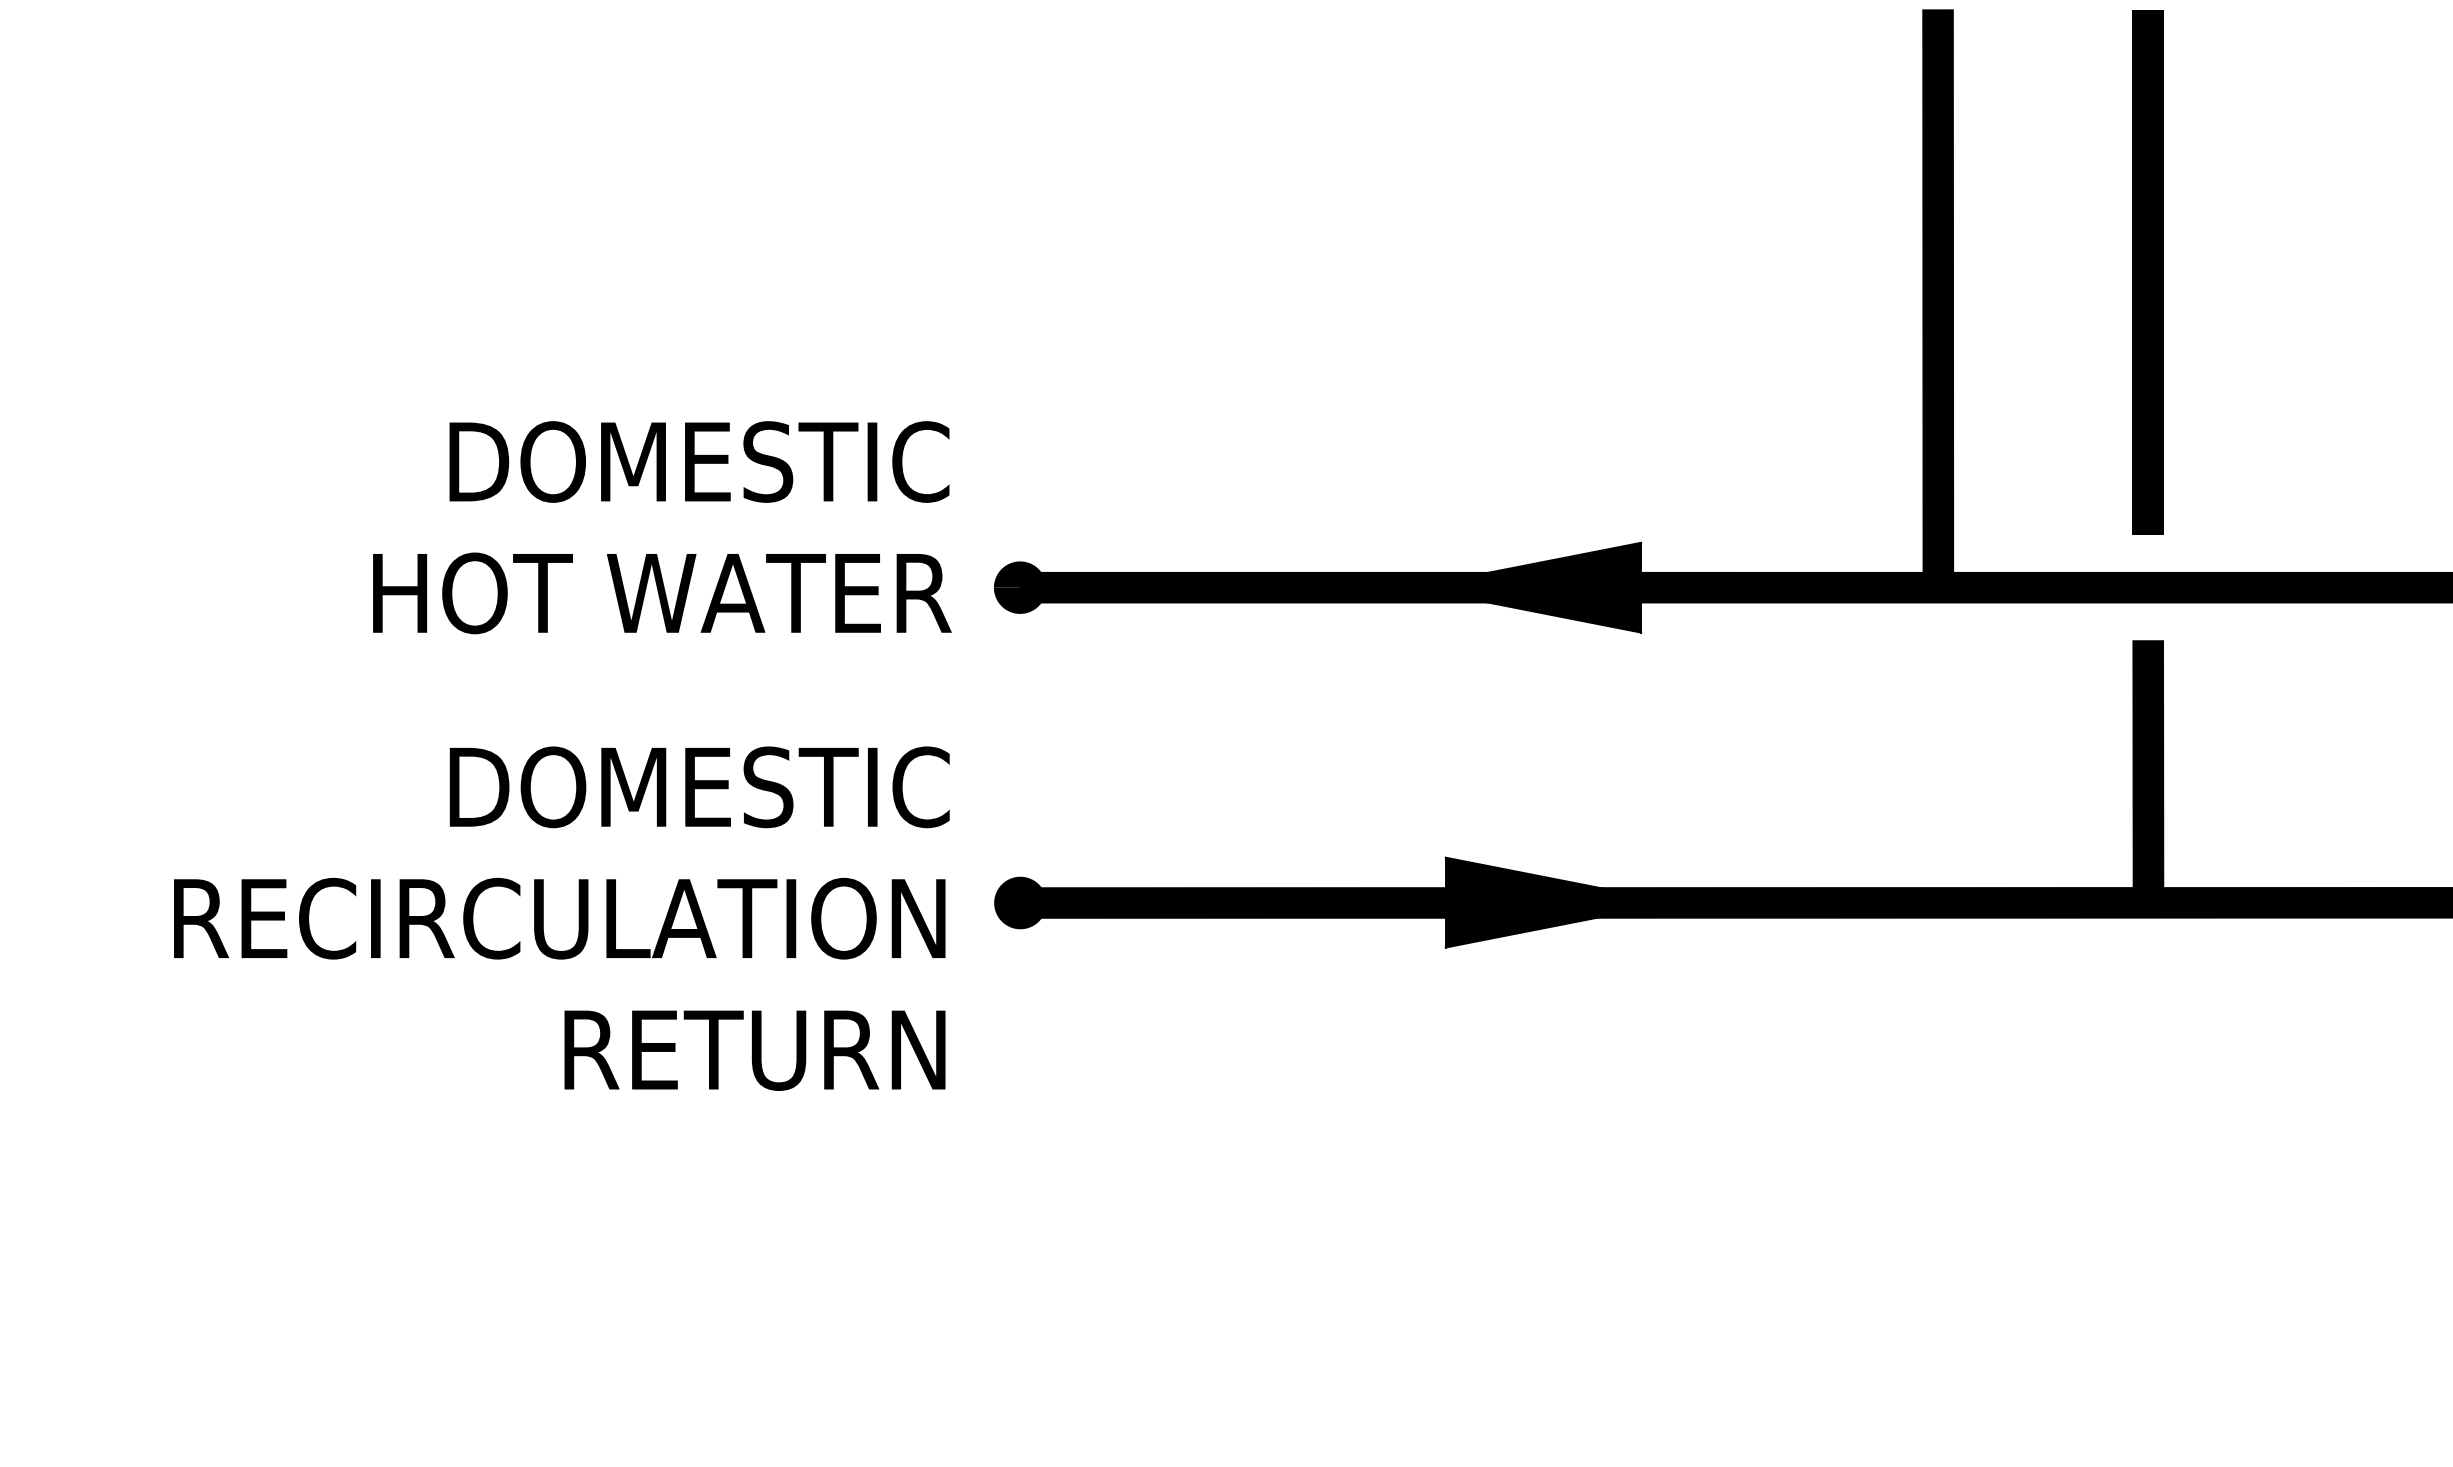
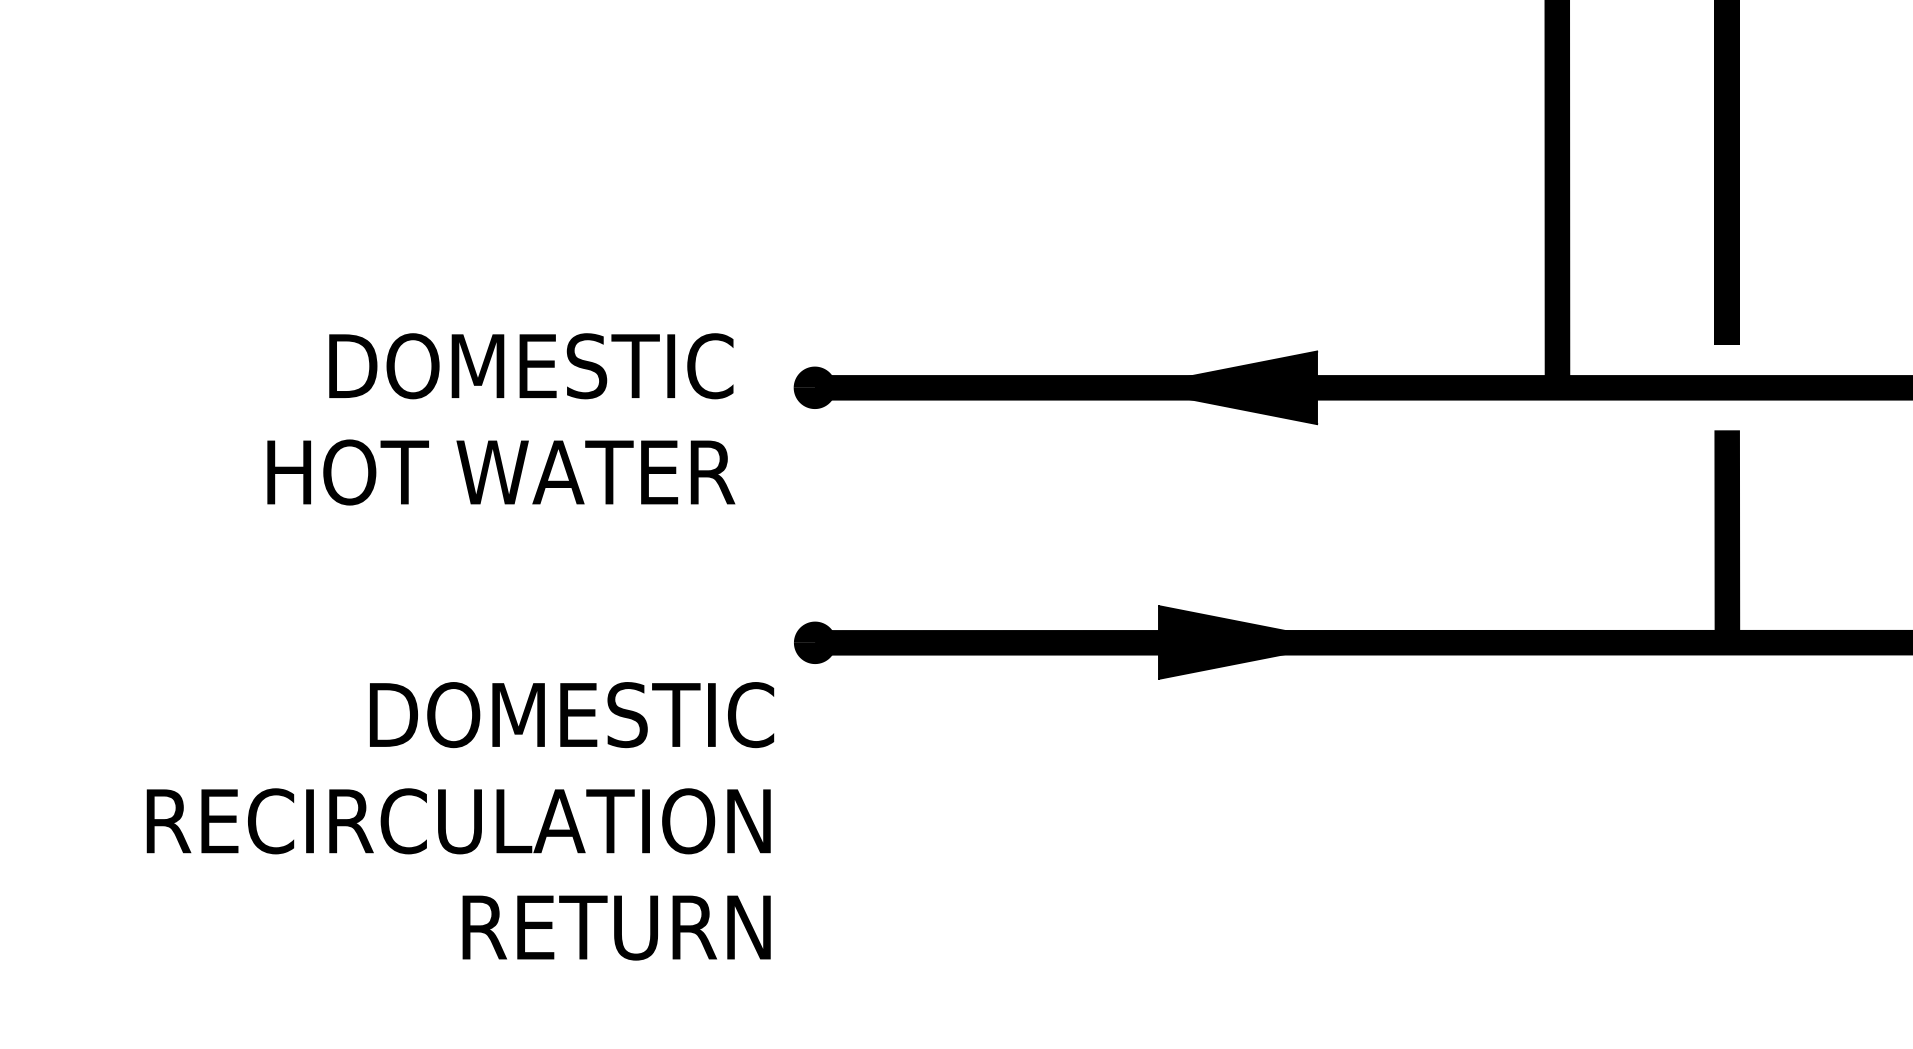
text: (662, 527) -> (501, 419), moved
text: (561, 918) -> (460, 821), moved

